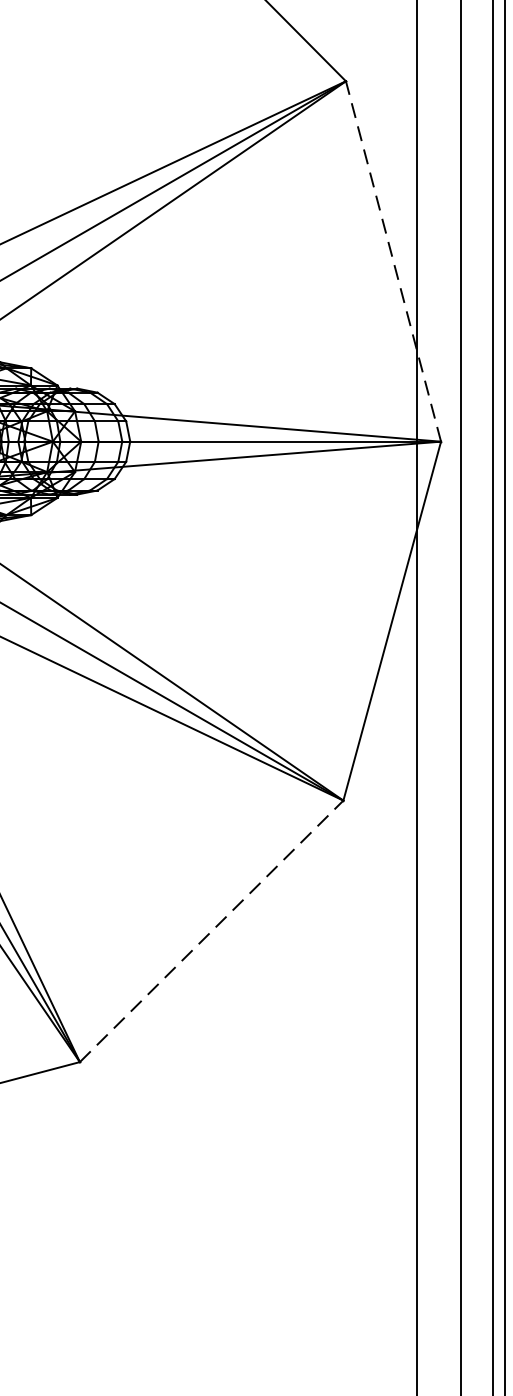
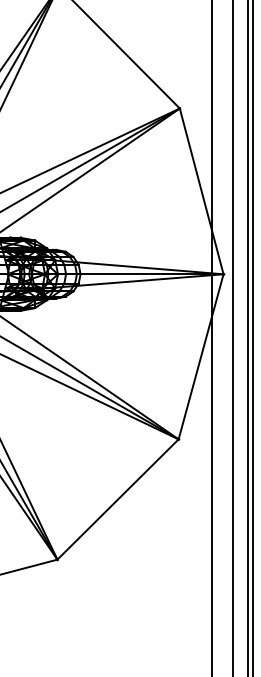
line: (393, 261) -> (201, 191), dashed -> solid
line: (212, 931) -> (118, 499), dashed -> solid

